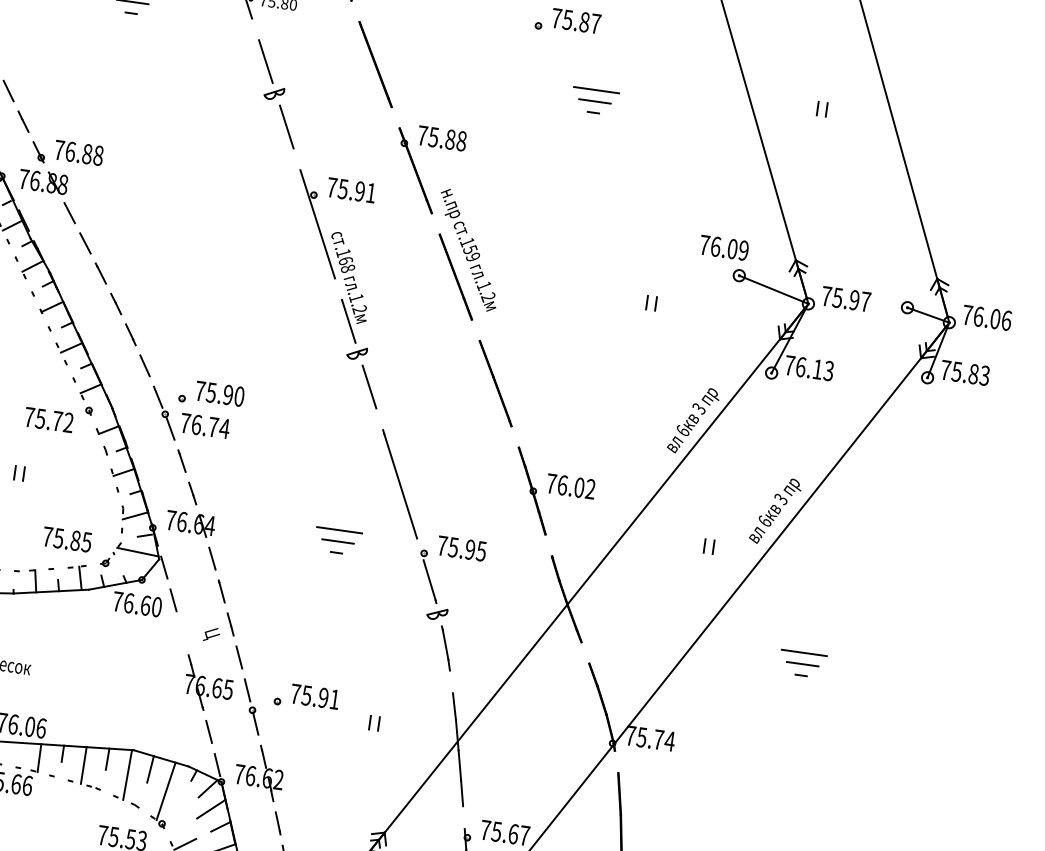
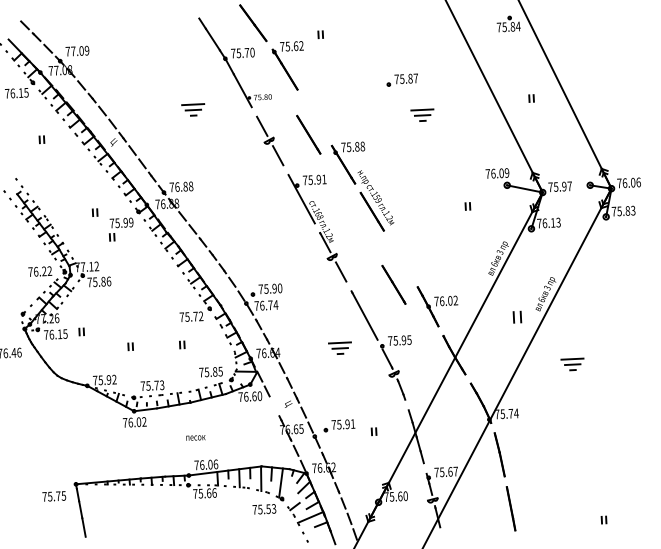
line: (375, 63) -> (308, 134), moved
line: (494, 382) -> (393, 284), moved
part: (709, 545) -> (517, 316), size x1.6

